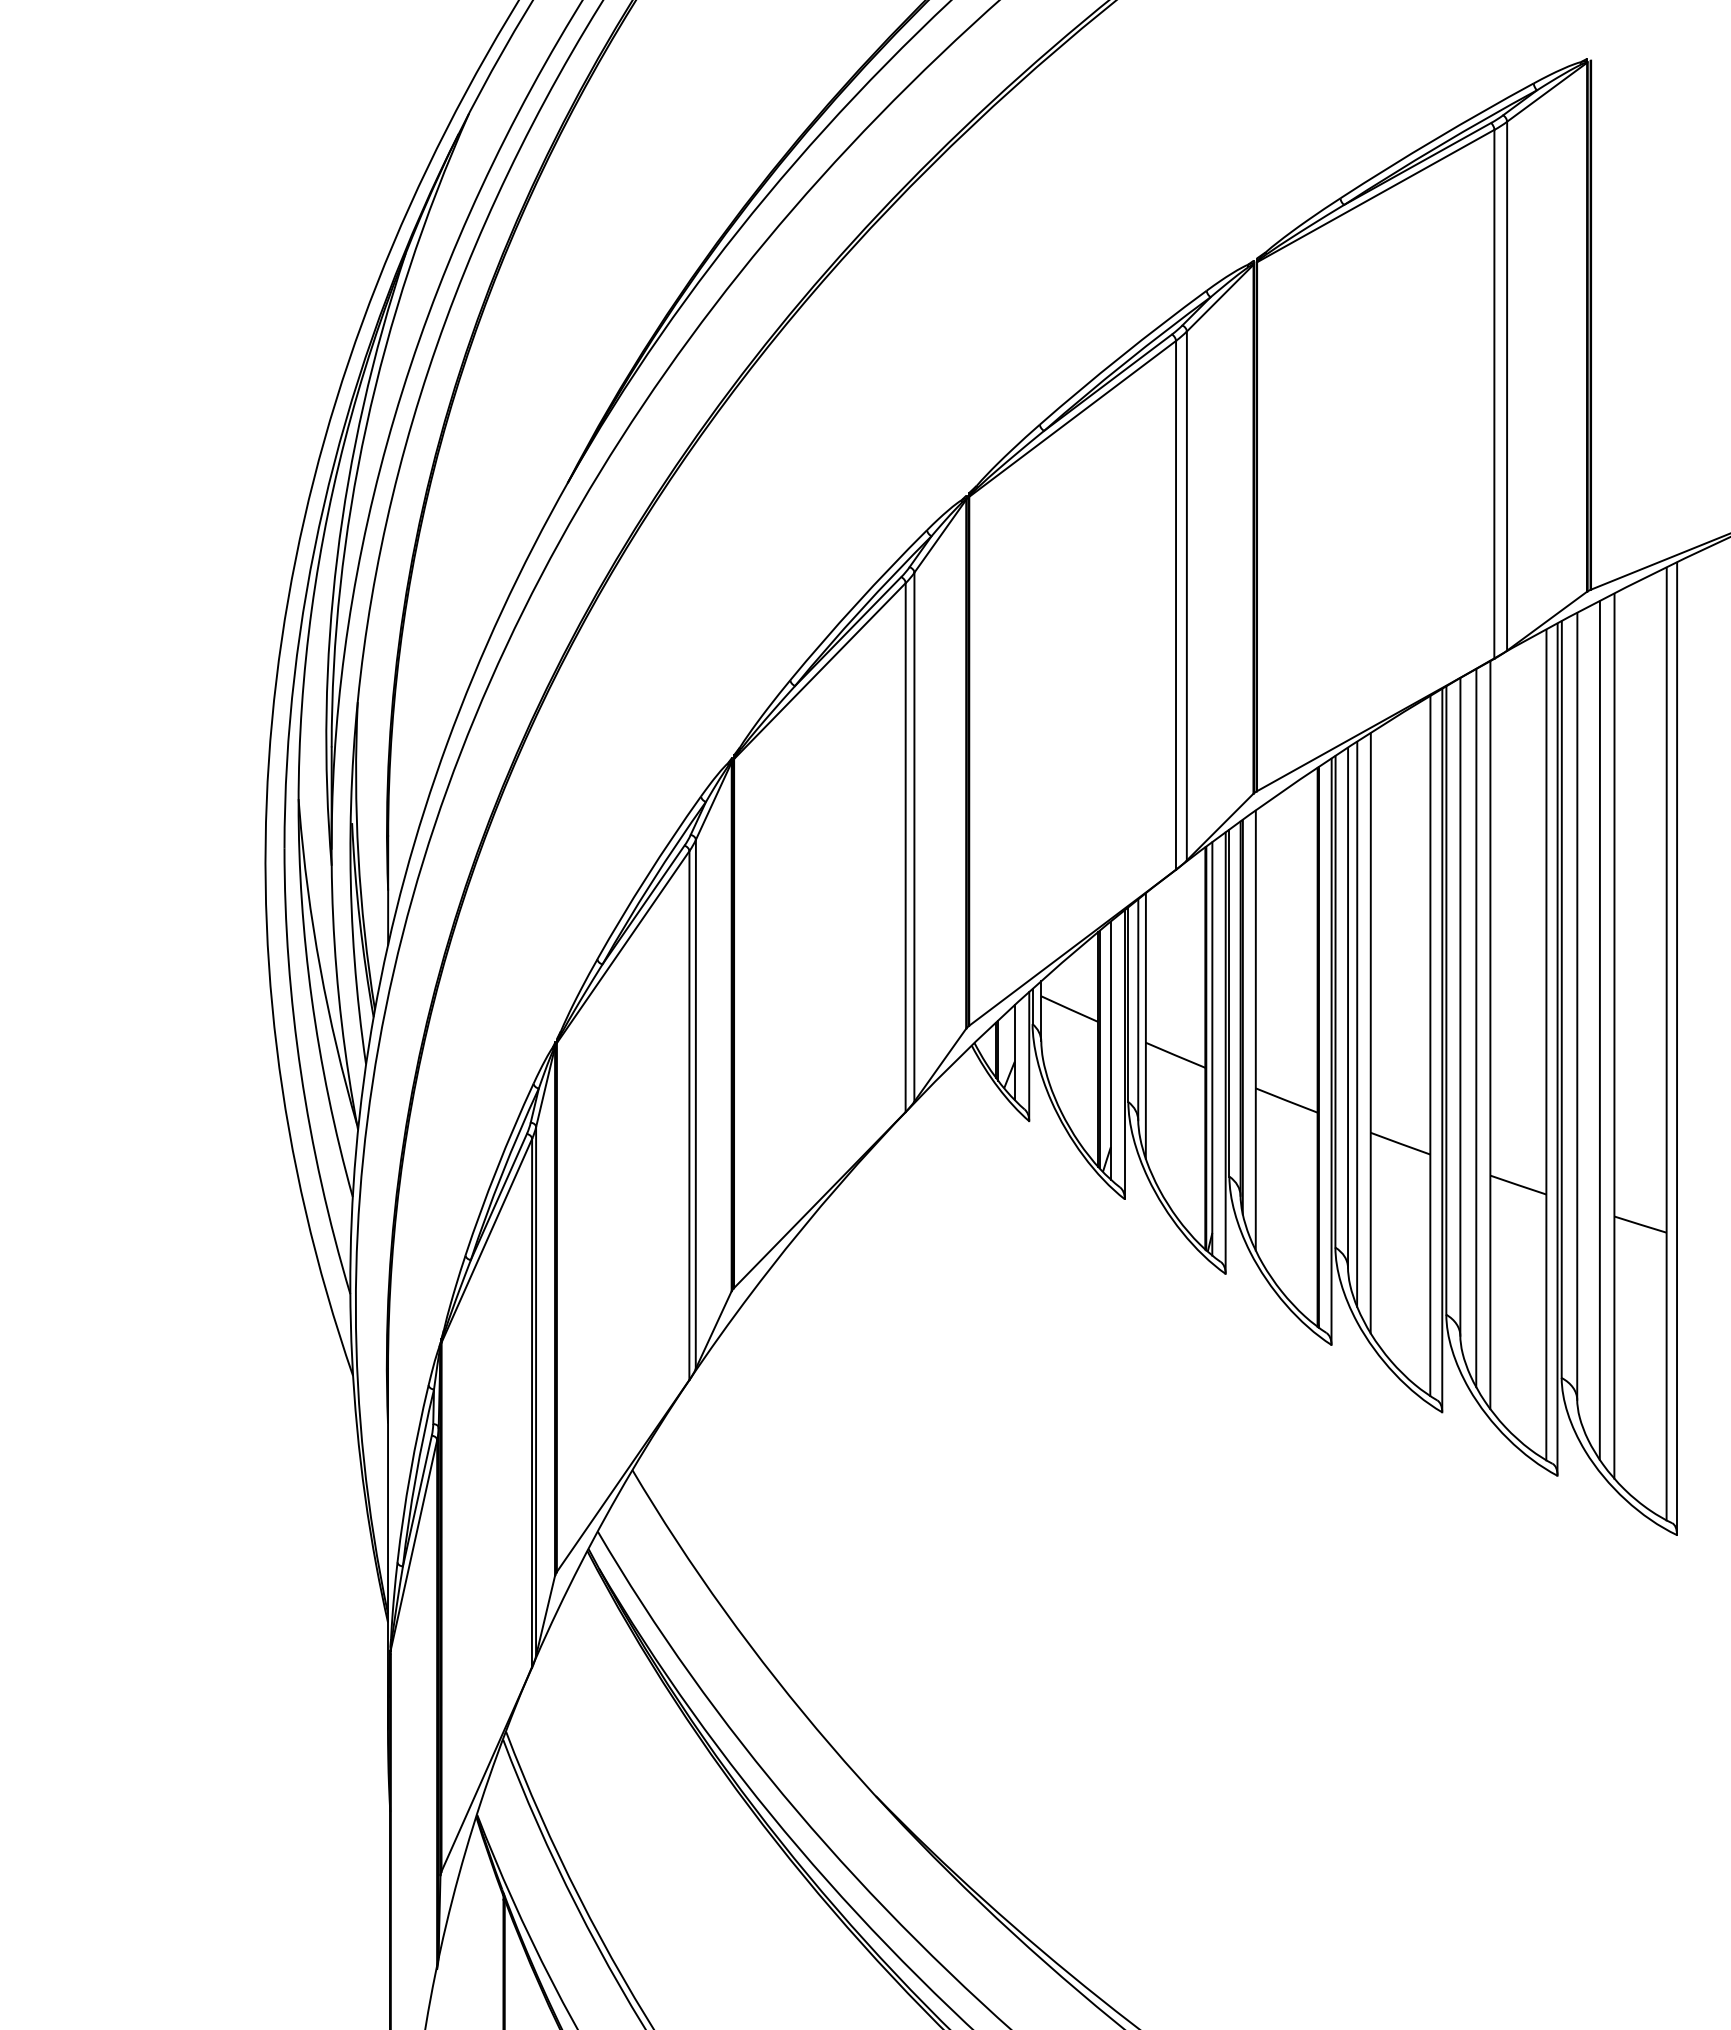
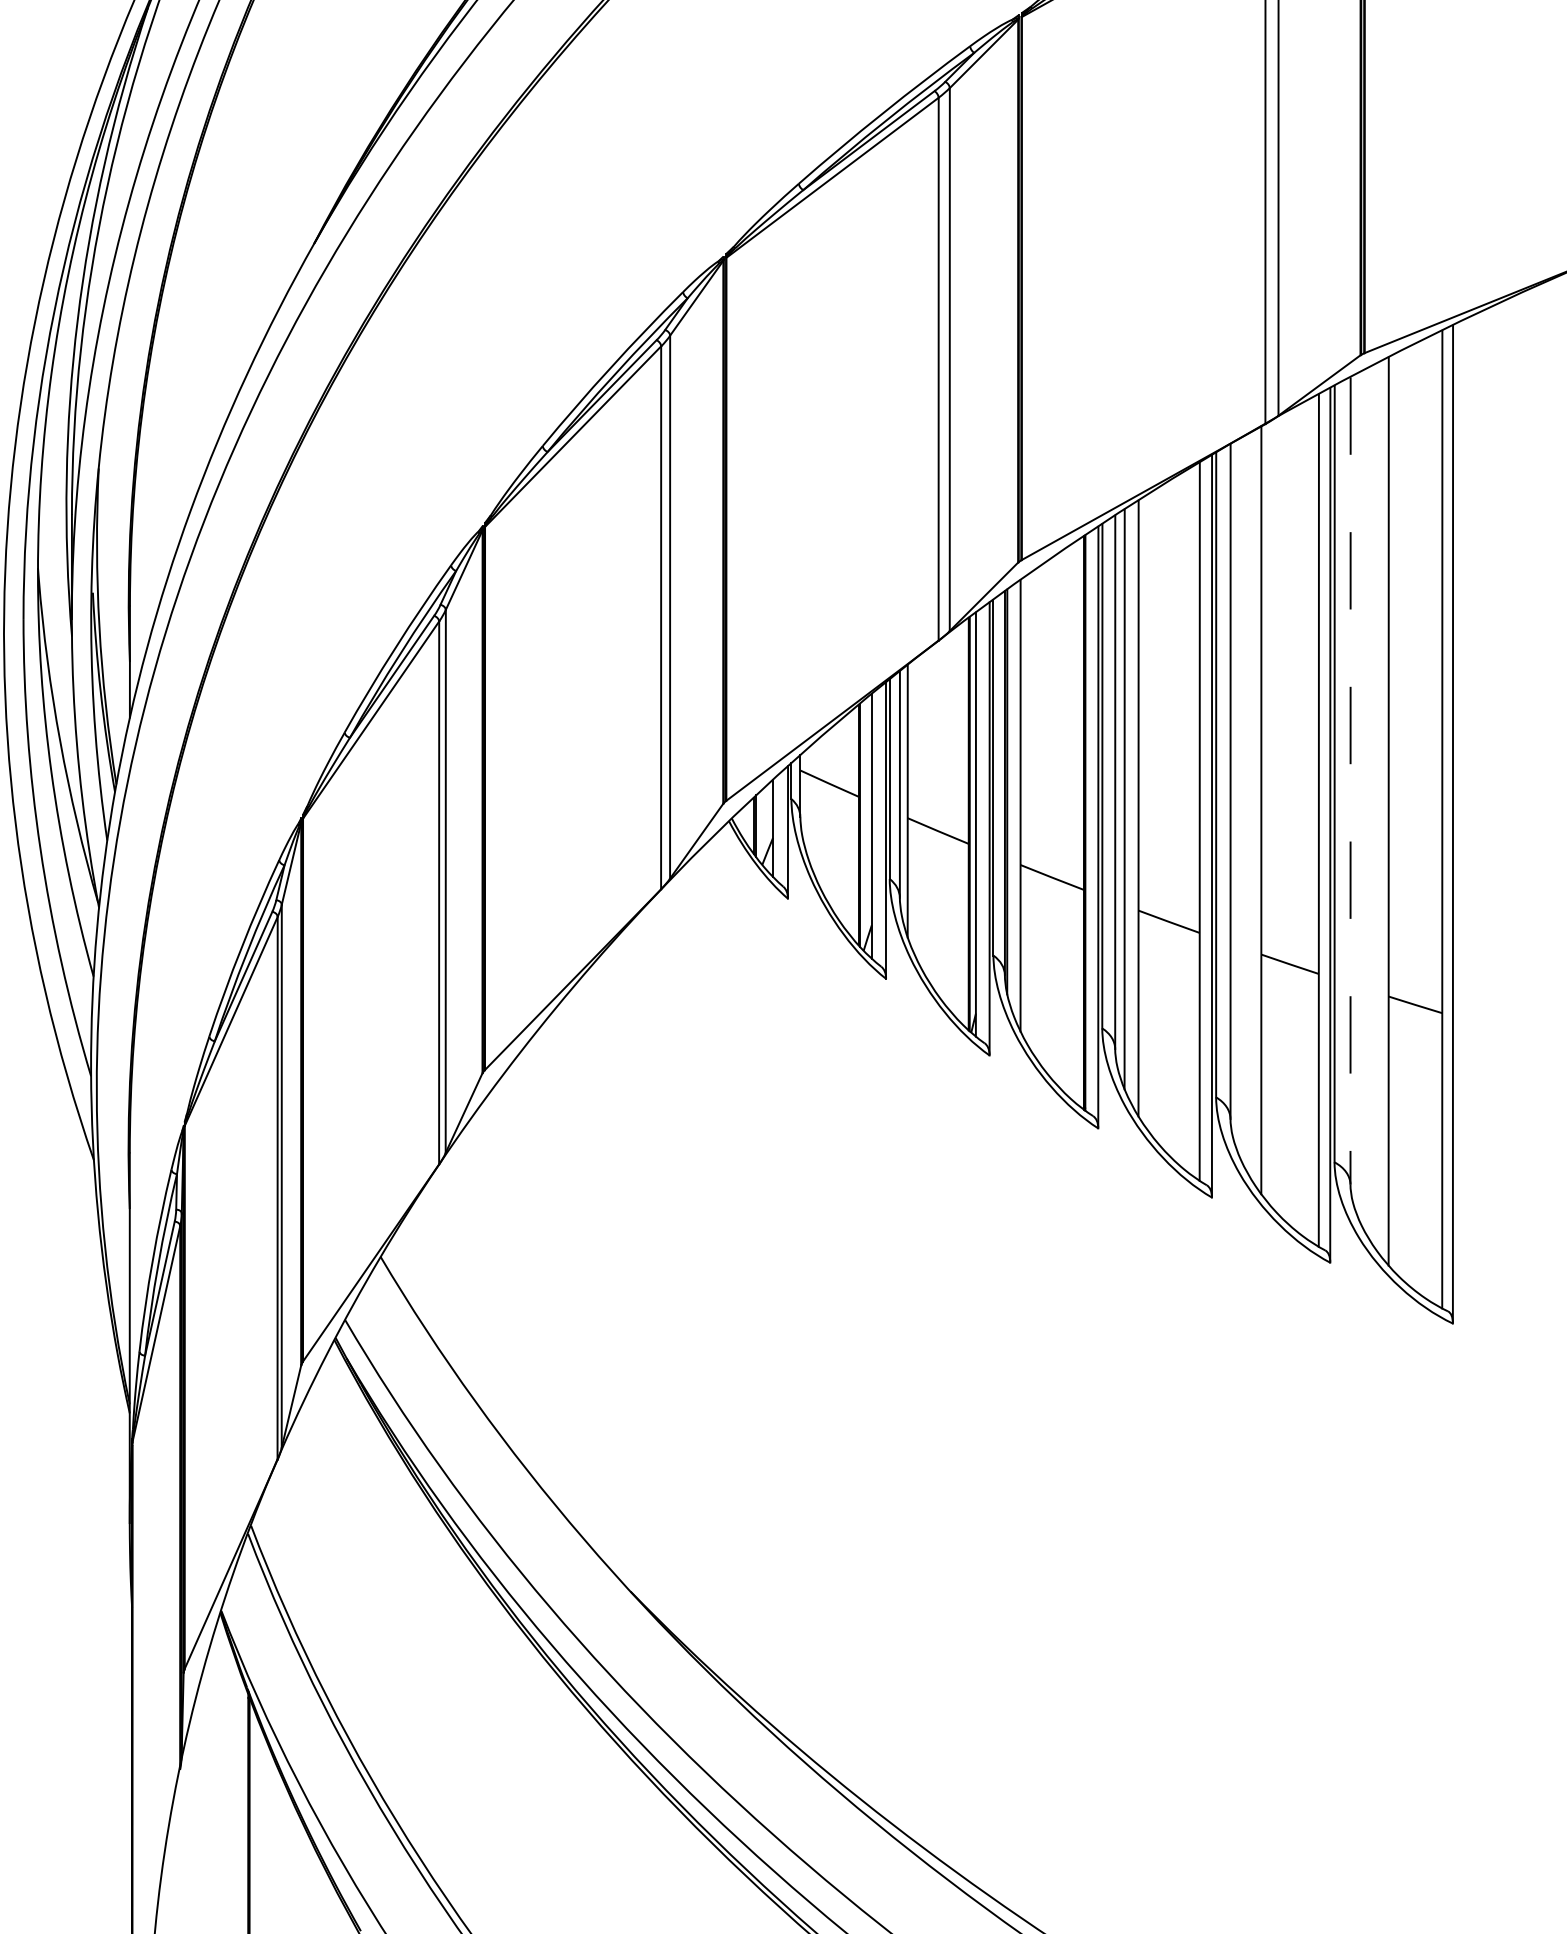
line: (1577, 1007) -> (1350, 782), solid -> dashed
line: (1476, 1028) -> (1247, 803), removed
line: (1599, 1030) -> (1373, 805), removed

